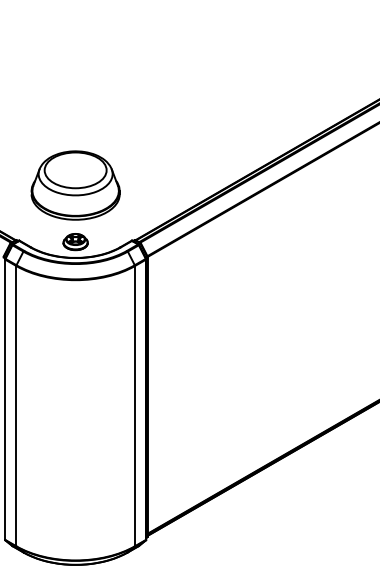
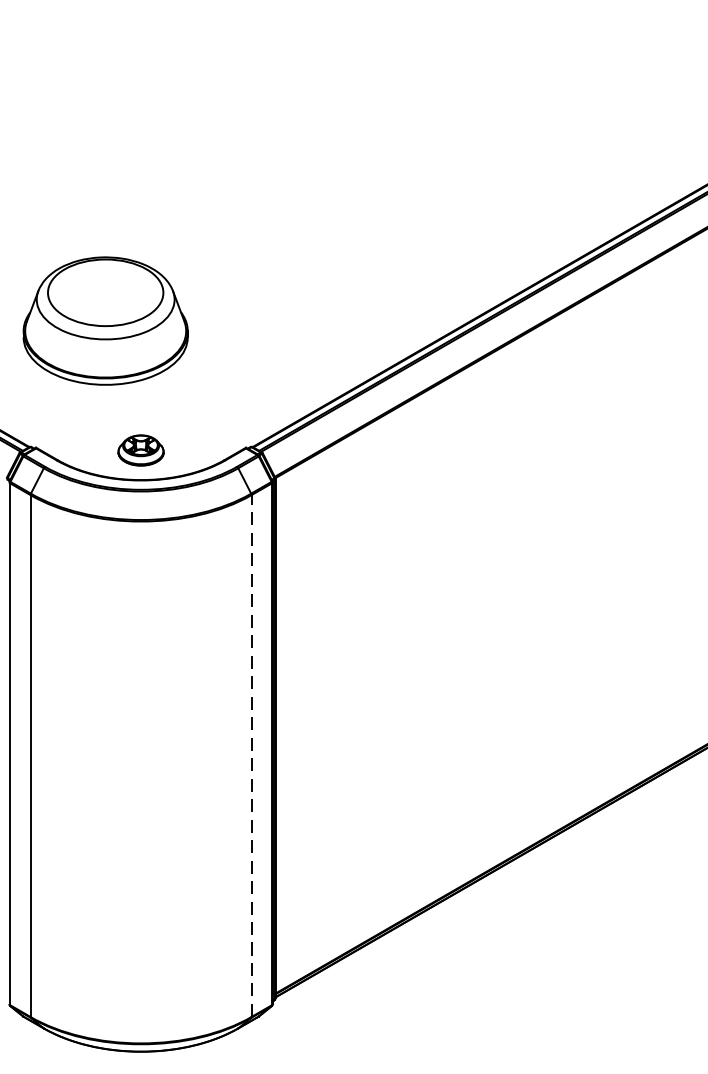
part: (75, 185) -> (105, 320), moved
line: (135, 405) -> (252, 754), solid -> dashed

